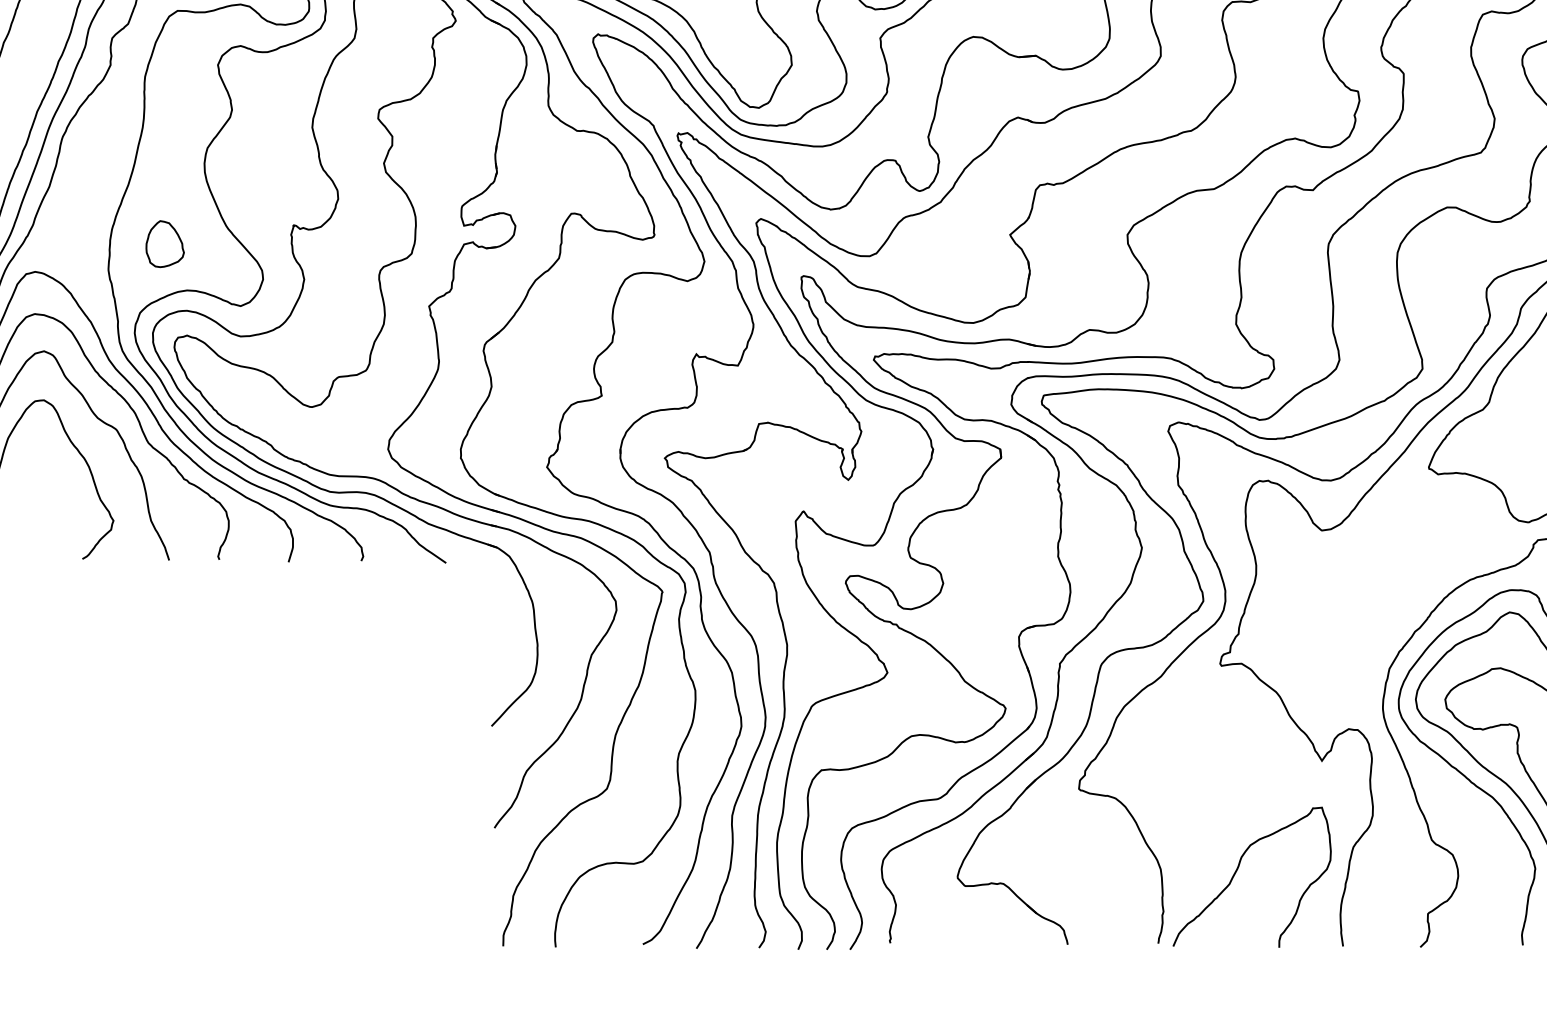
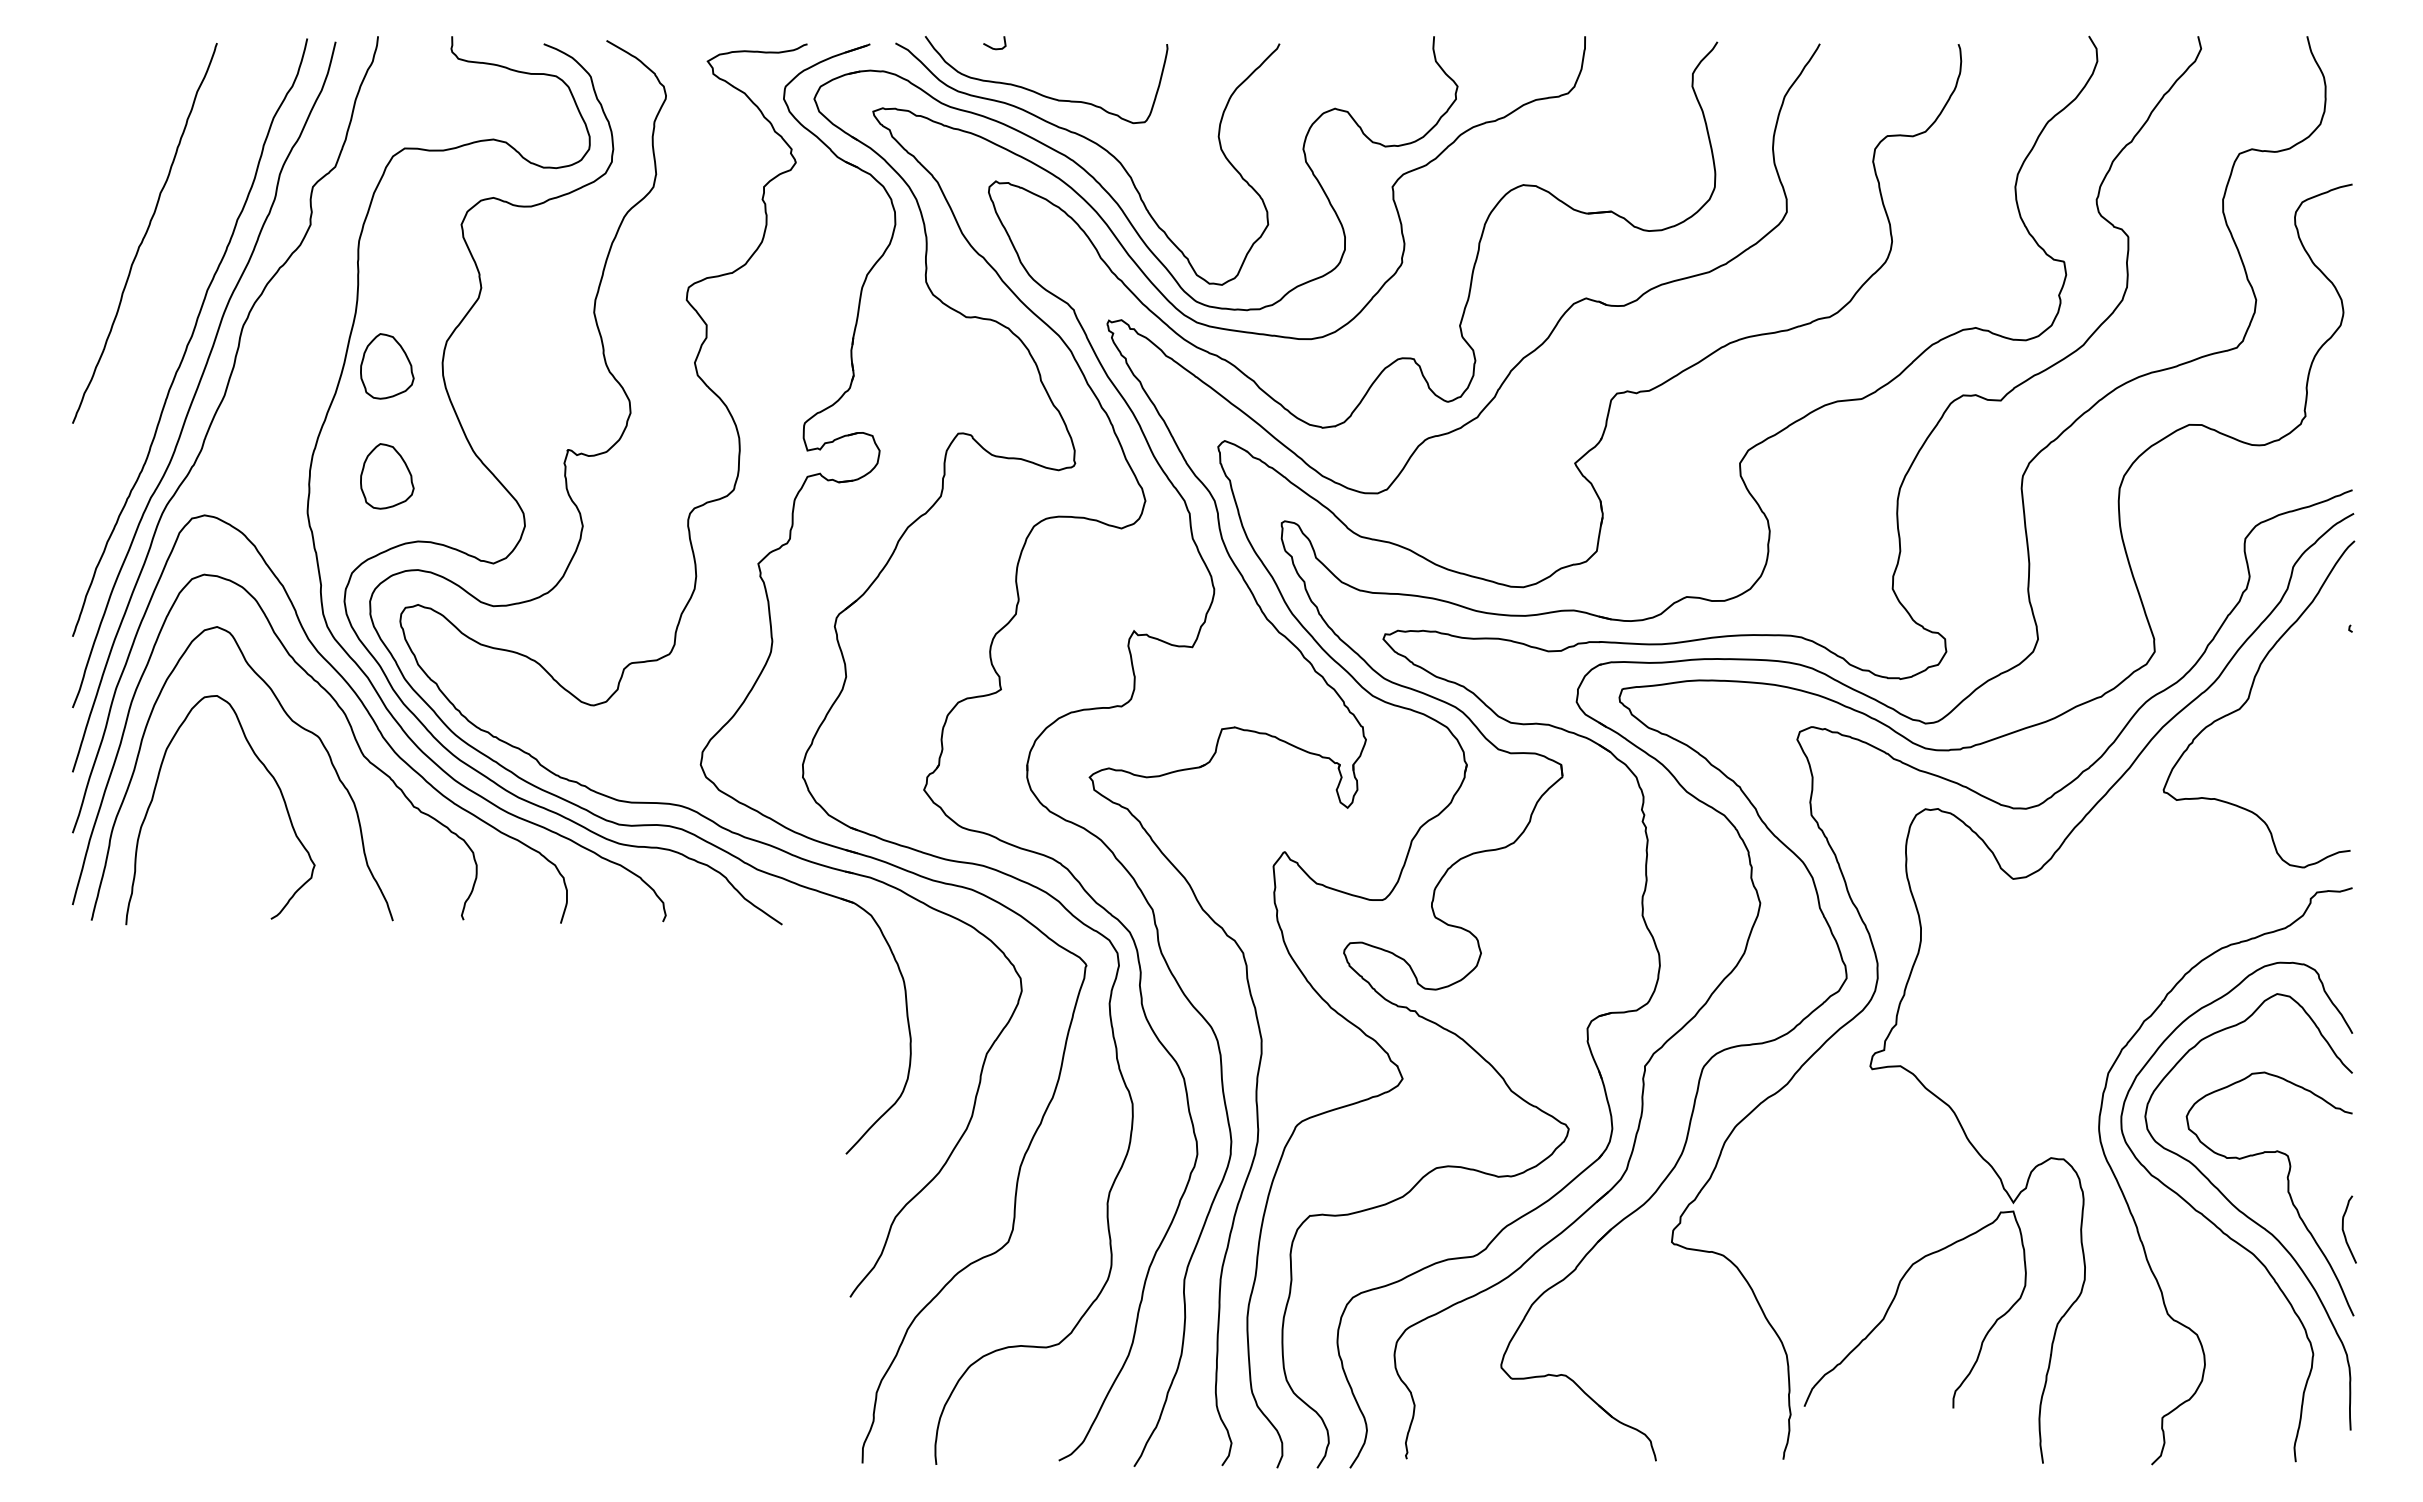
part: (165, 165) -> (387, 366), added
curve: (1238, 869) -> (1895, 1298), moved

